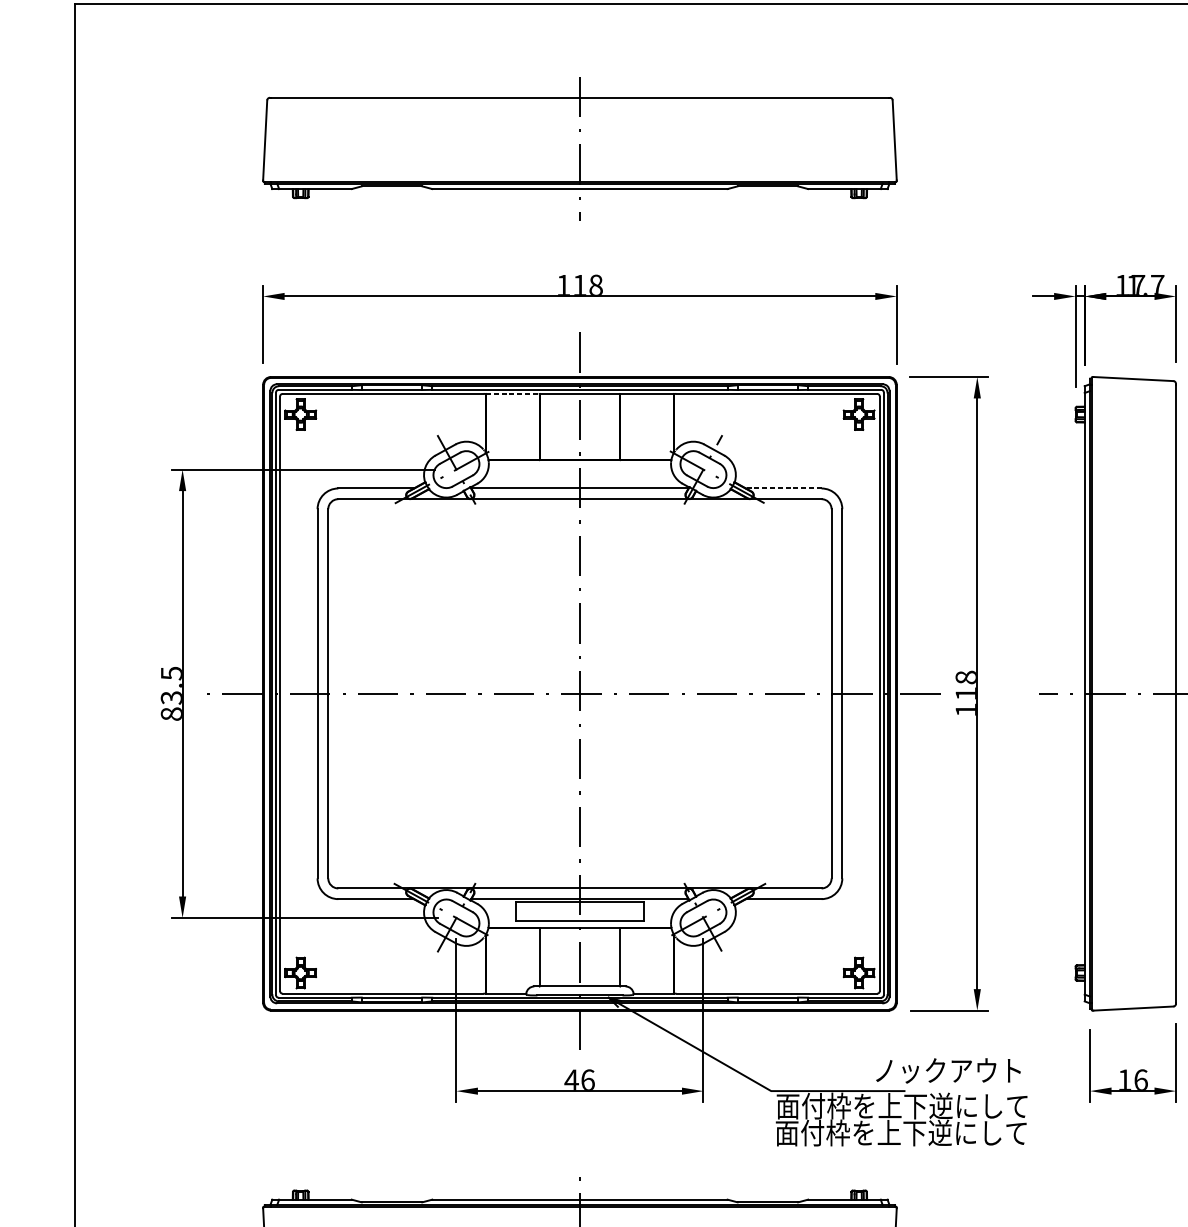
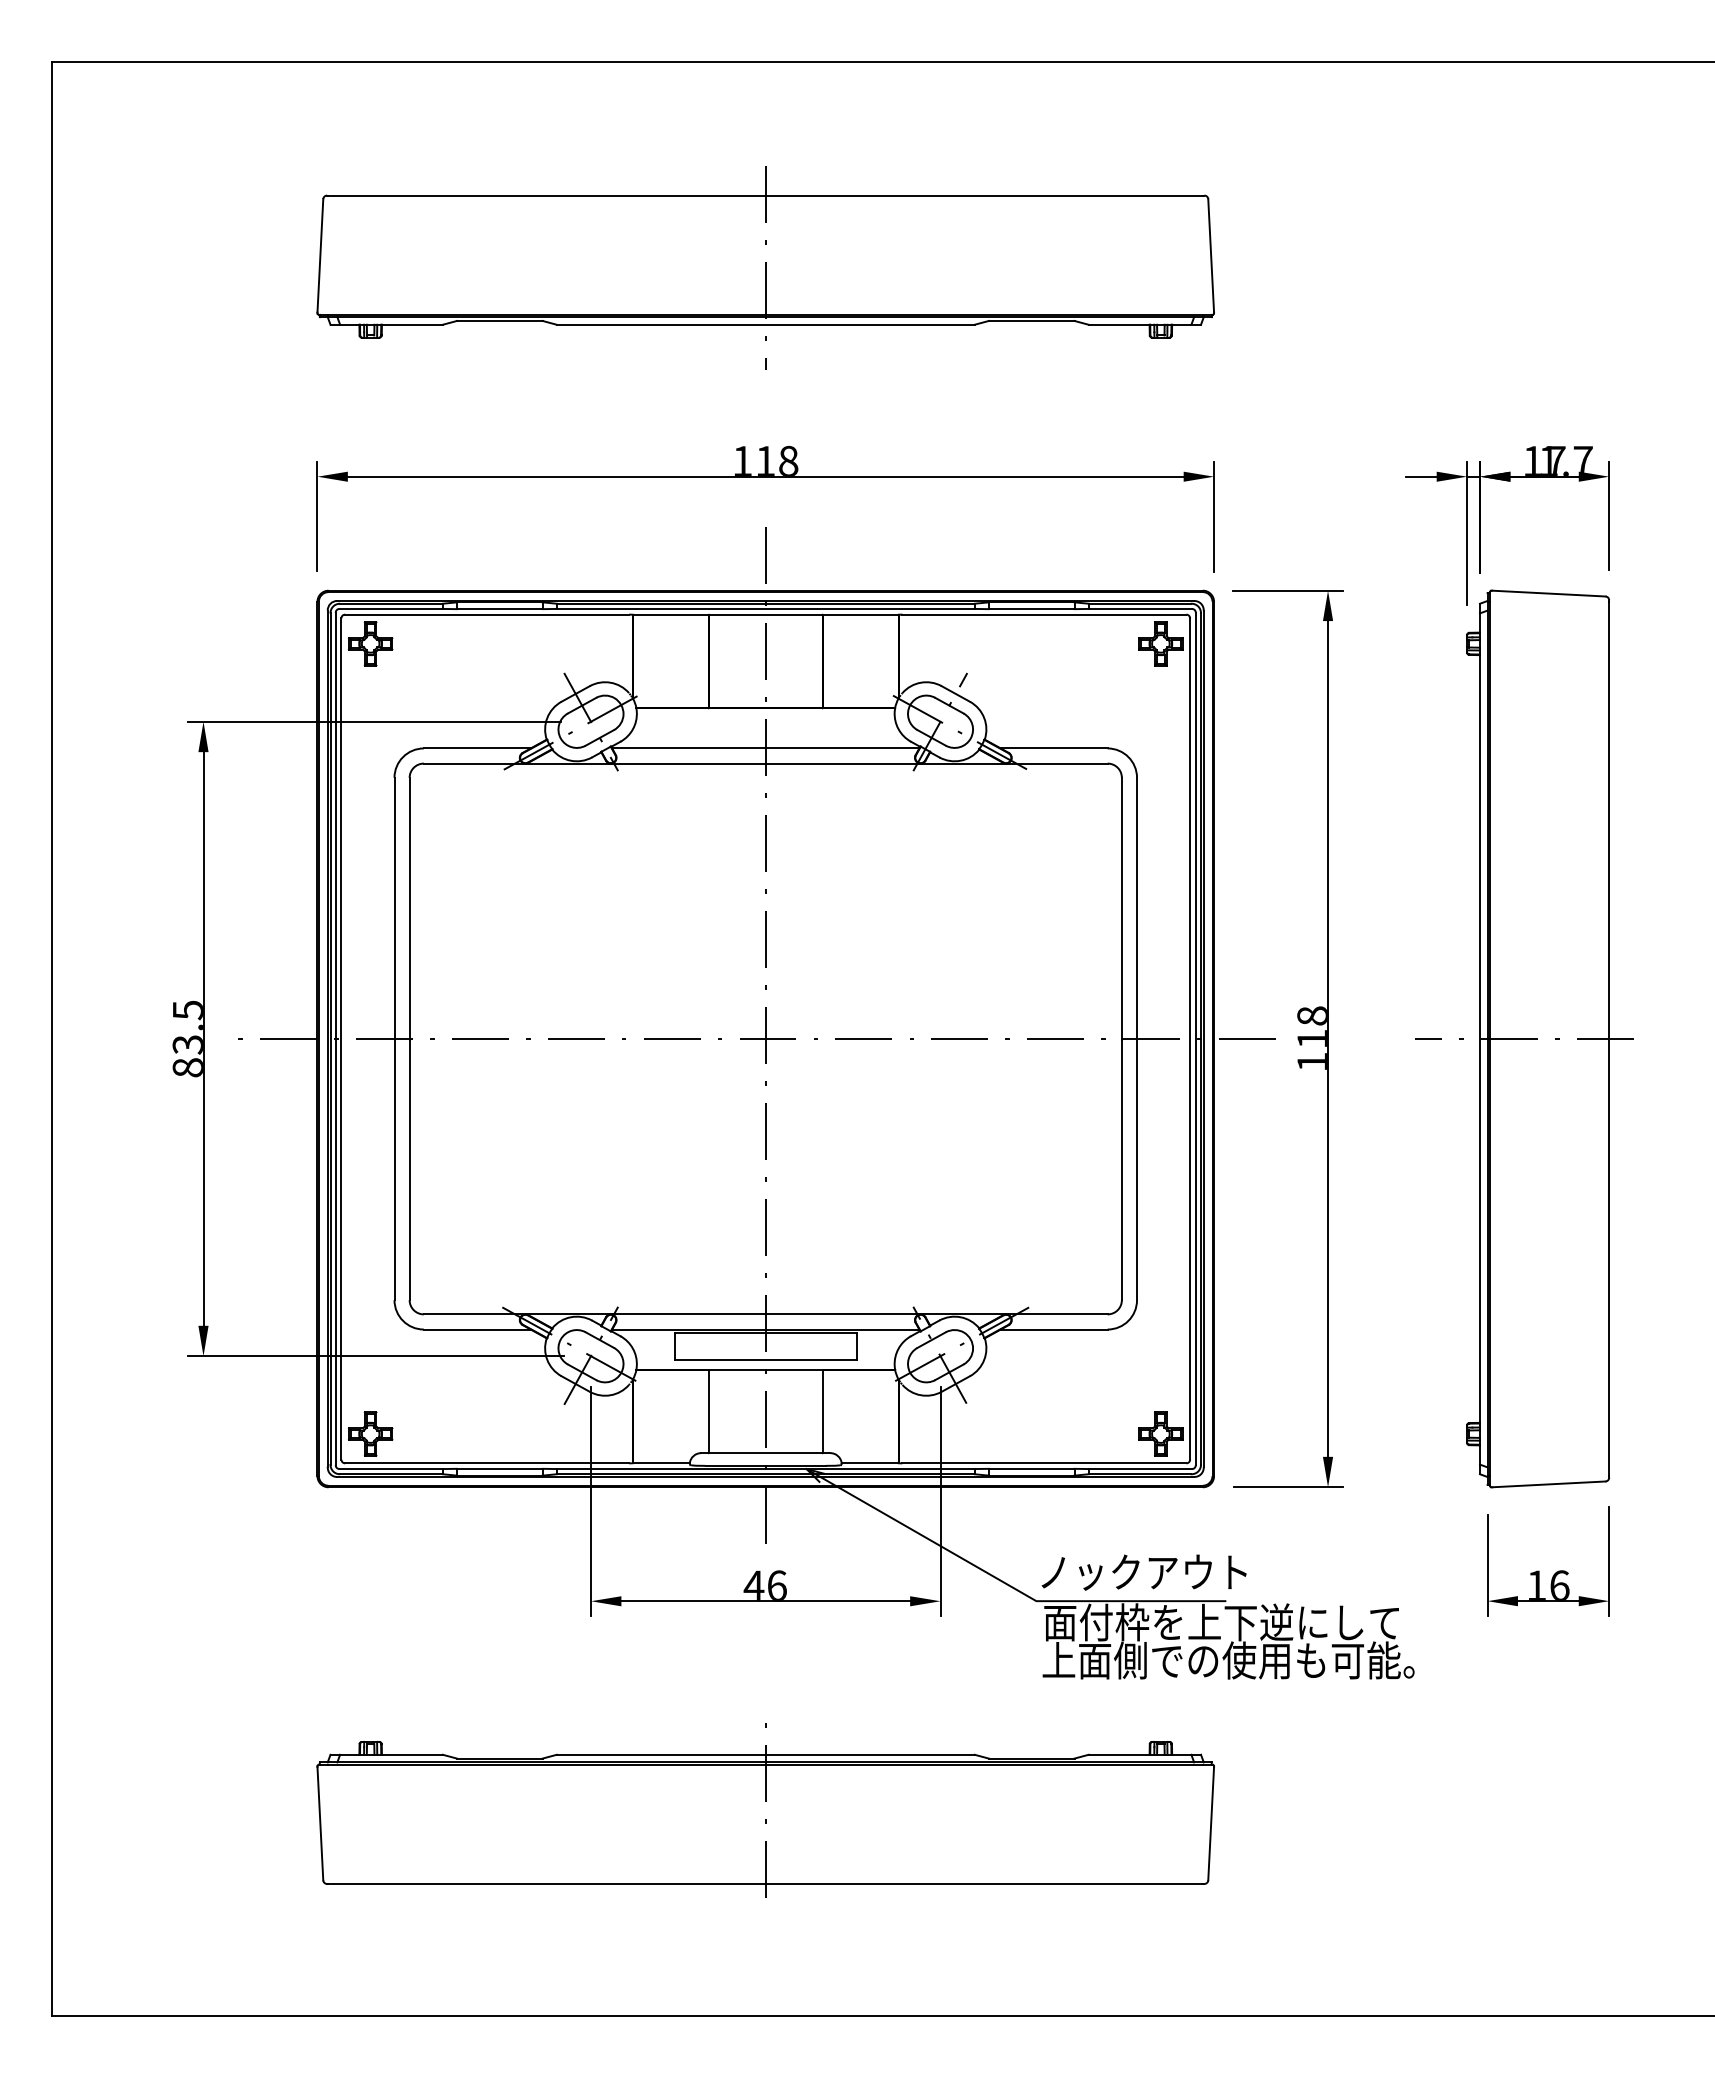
line: (512, 393) -> (670, 614), dashed -> solid
line: (783, 488) -> (1053, 748), dashed -> solid
text: (947, 1070) -> (1143, 1572), moved
text: (906, 1133) -> (1228, 1660), 面付枠を上下逆にして -> 上面側での使用も可能。

